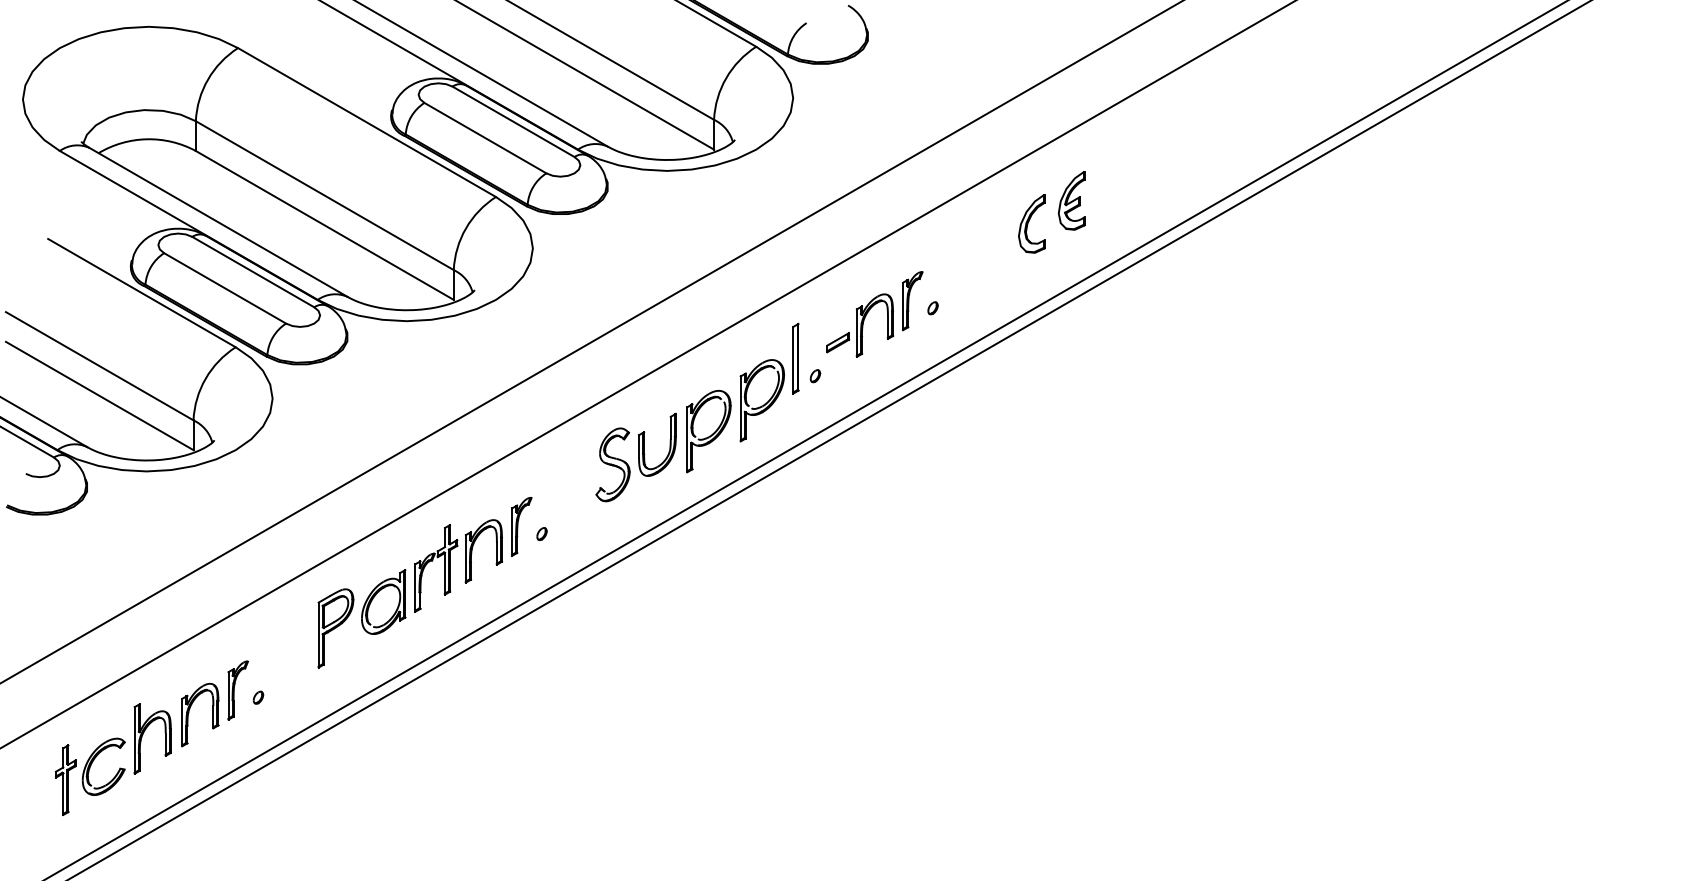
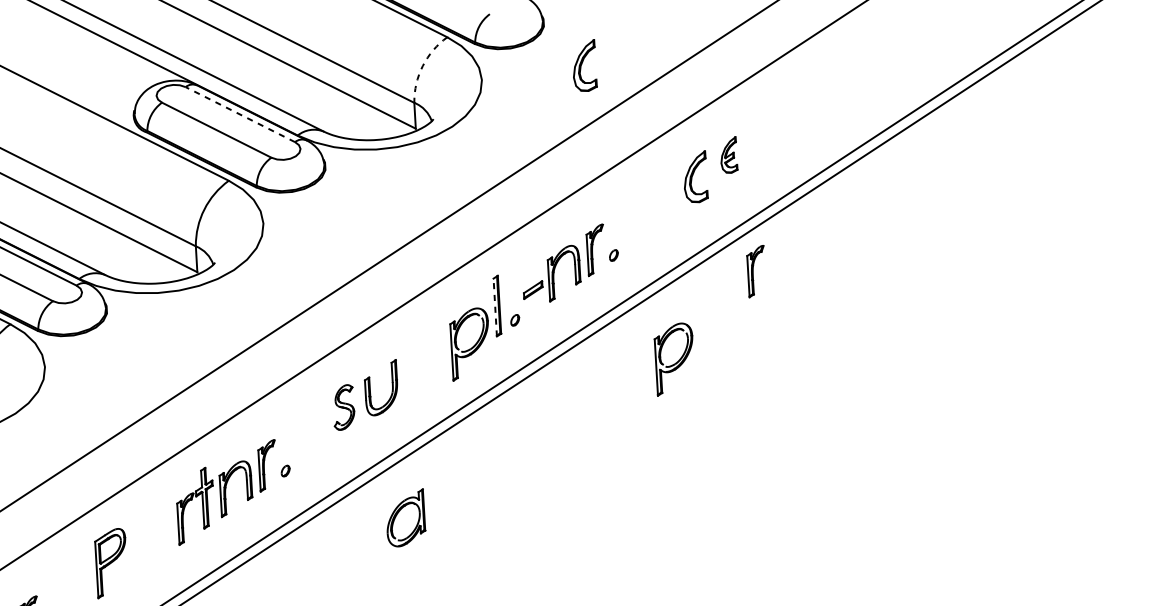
arc: (726, 78) -> (423, 66), solid -> dashed
part: (911, 88) -> (584, 65), added
line: (513, 121) -> (240, 114), solid -> dashed
part: (1071, 200) -> (728, 154), size x0.7
part: (1095, 336) -> (756, 271), added
line: (793, 359) -> (495, 306), solid -> dashed
part: (708, 431) -> (674, 359), moved
part: (612, 464) -> (343, 407), size x0.7
part: (383, 601) -> (405, 517), moved

